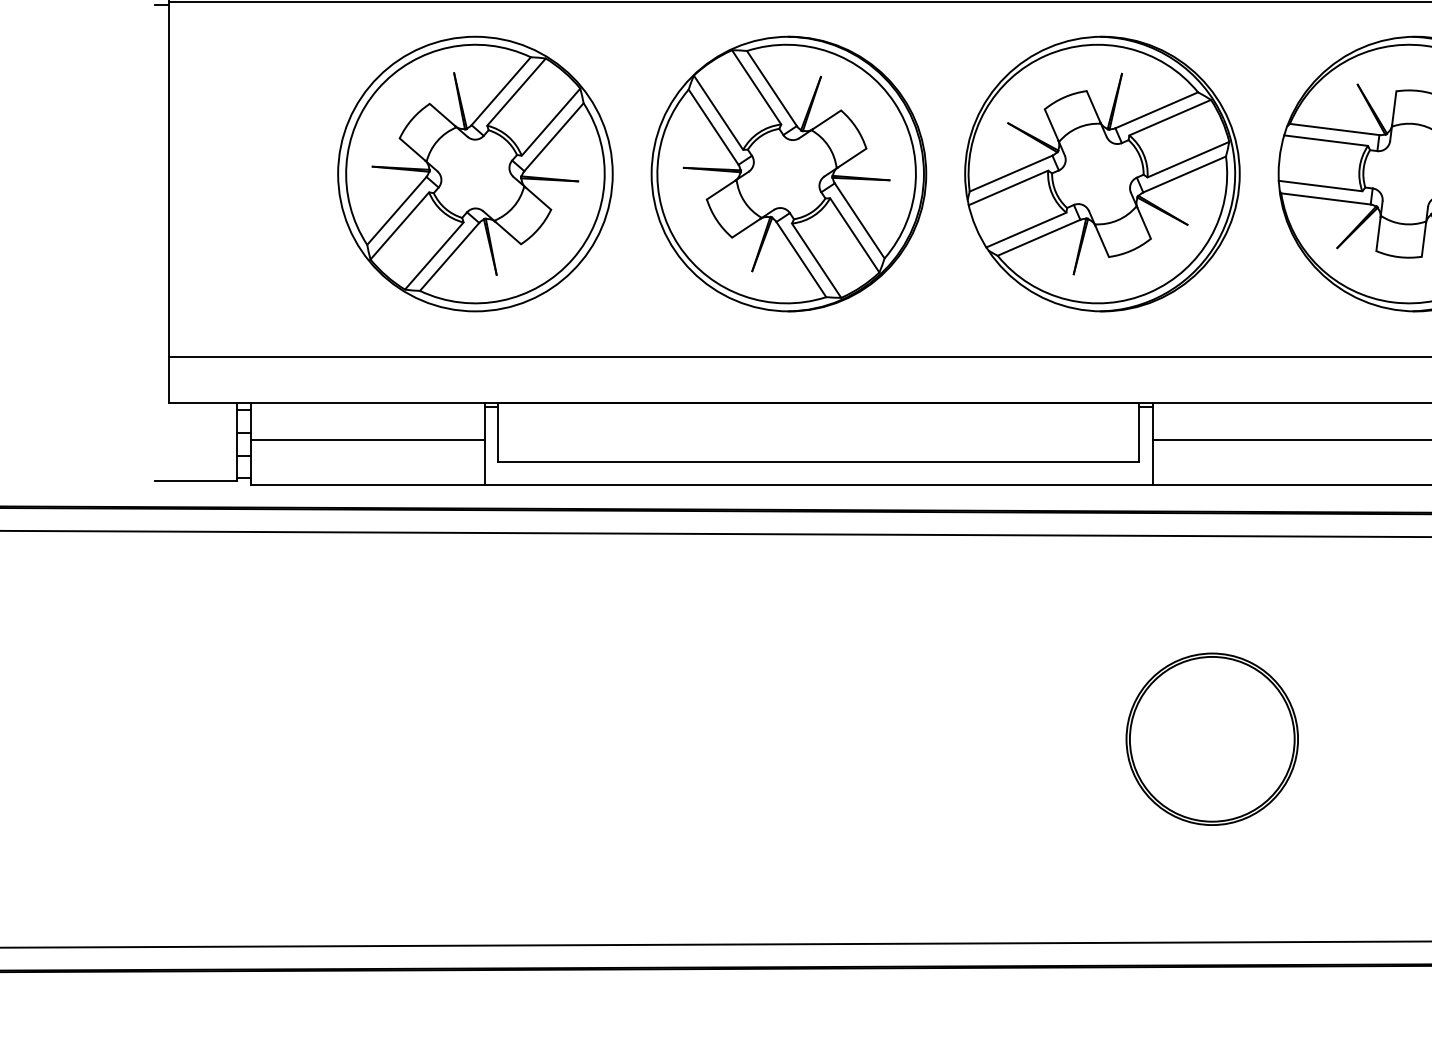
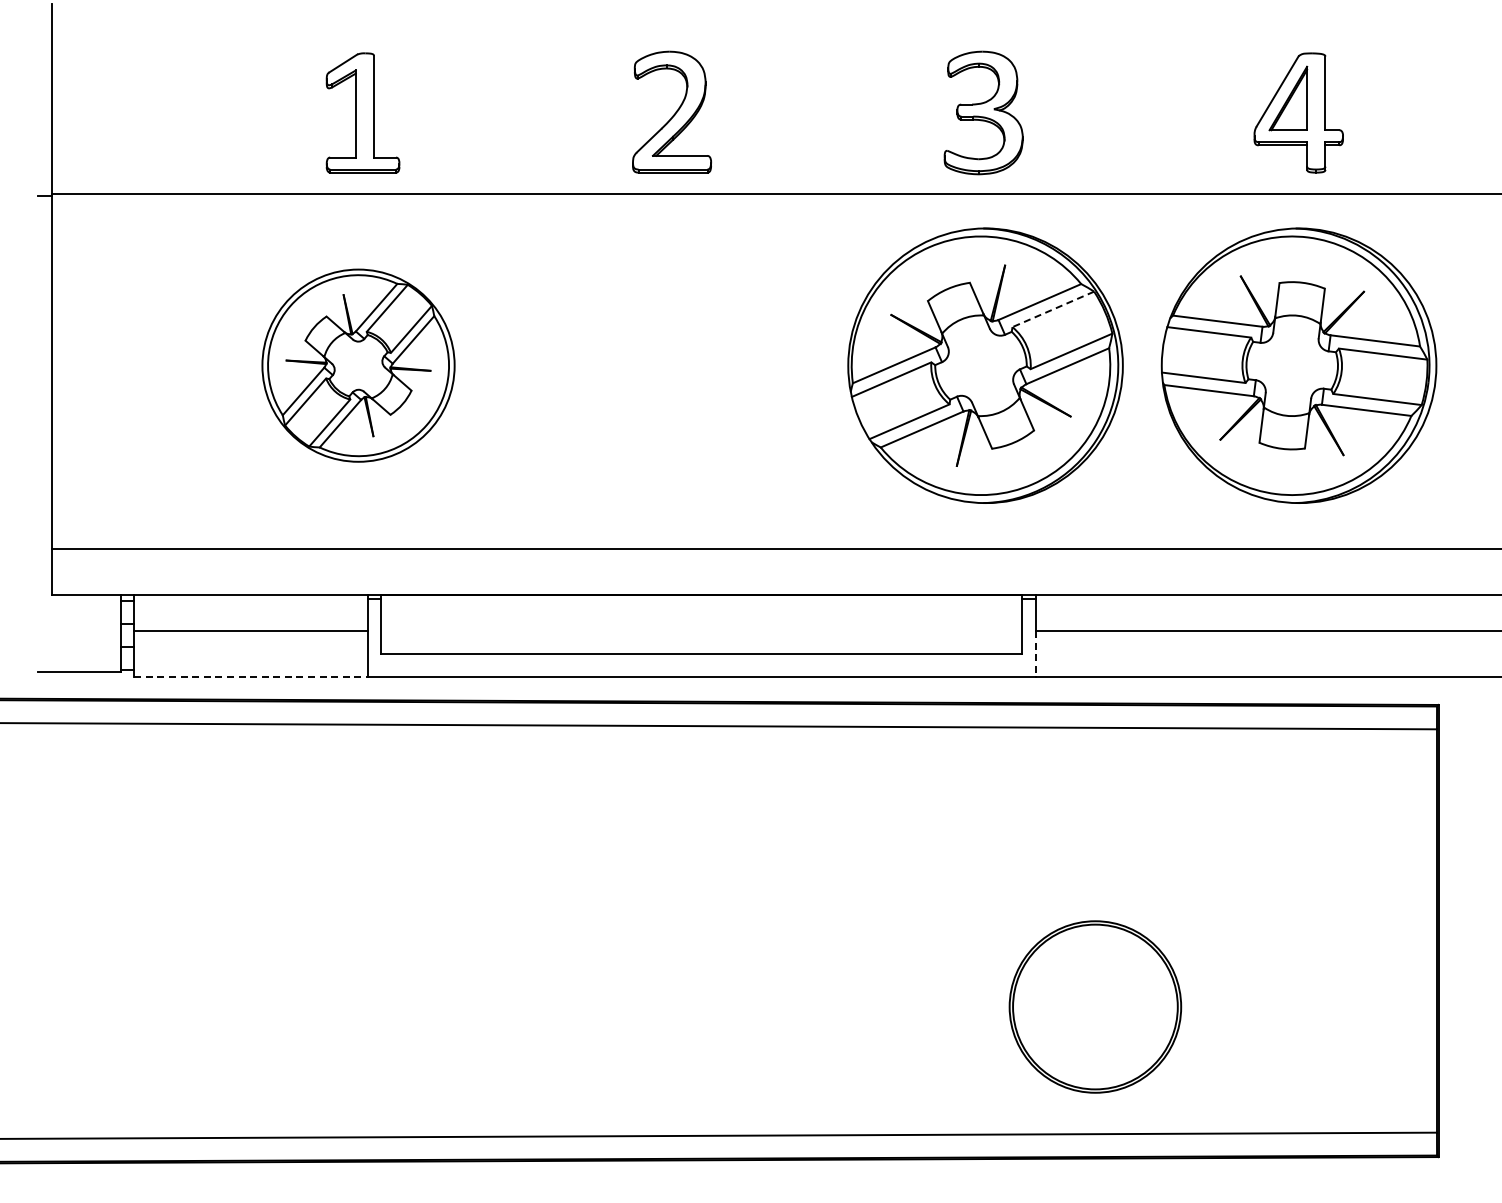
line: (1170, 117) -> (1053, 309), solid -> dashed
part: (475, 173) -> (358, 365), size x0.7
part: (788, 173) -> (671, 365), removed
line: (1152, 462) -> (1035, 654), solid -> dashed
line: (368, 485) -> (251, 677), solid -> dashed
part: (1212, 738) -> (1095, 1006), moved

